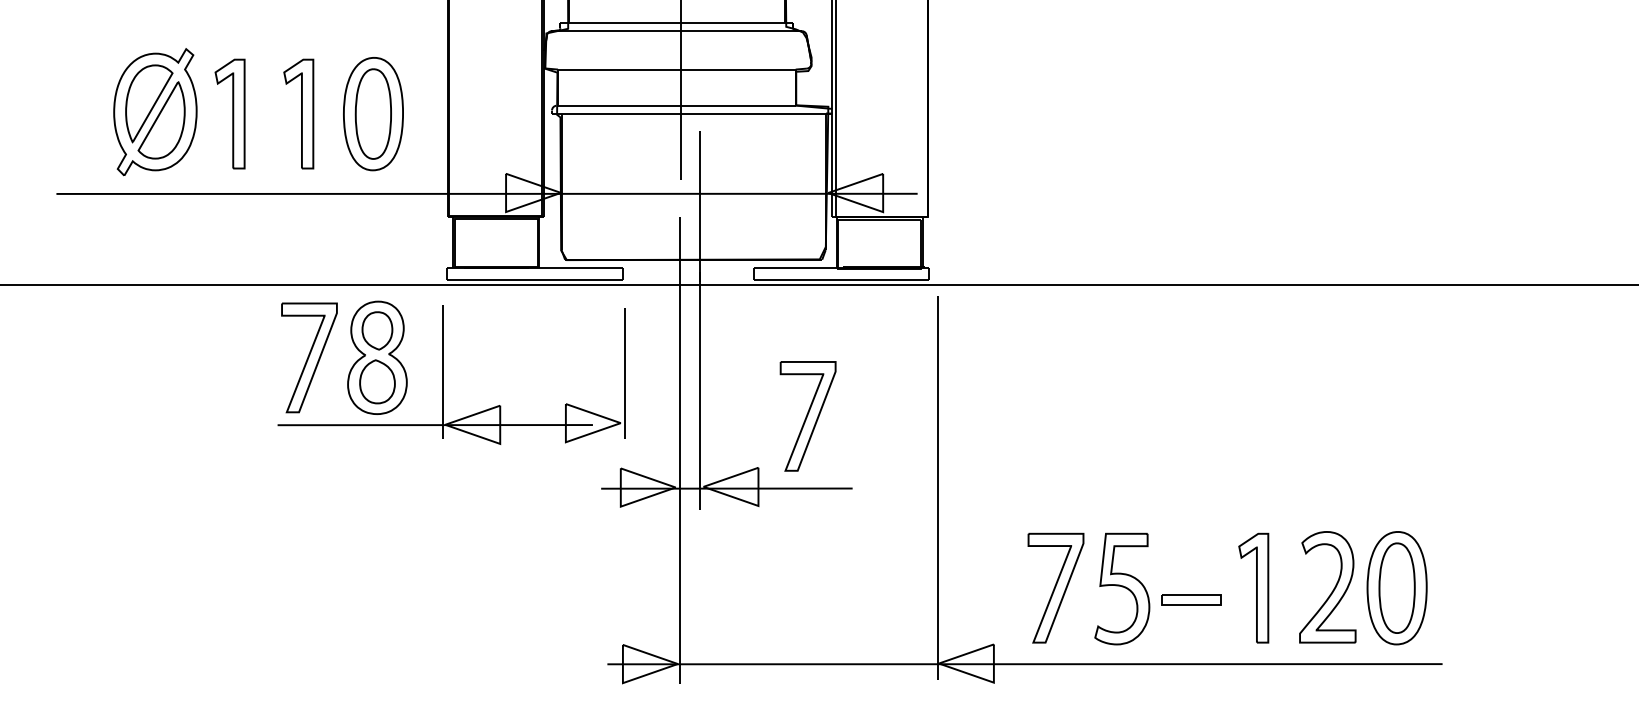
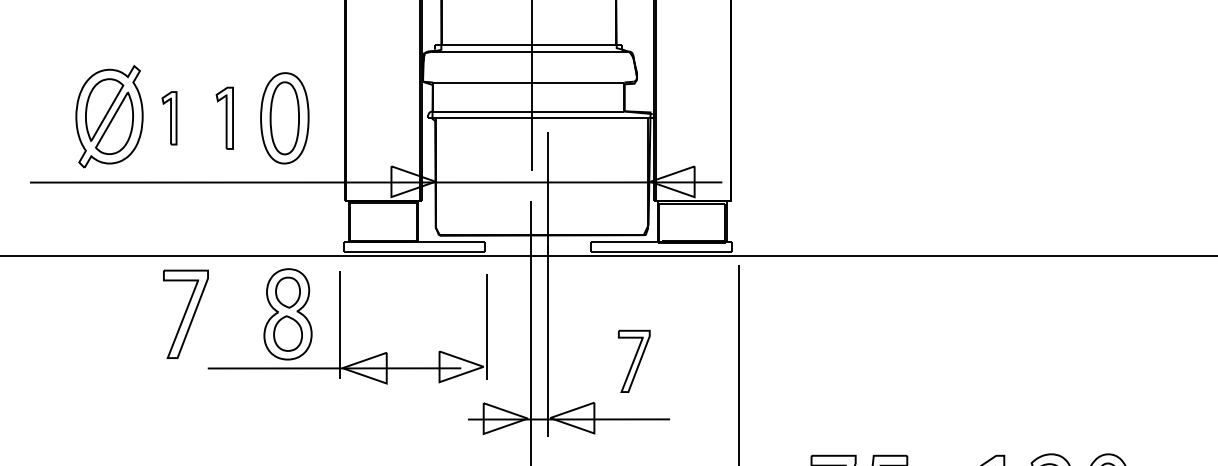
part: (229, 113) -> (169, 117), size x0.6
part: (298, 113) -> (224, 117), size x0.7
part: (309, 357) -> (185, 314), moved
part: (807, 416) -> (633, 361), size x0.7

